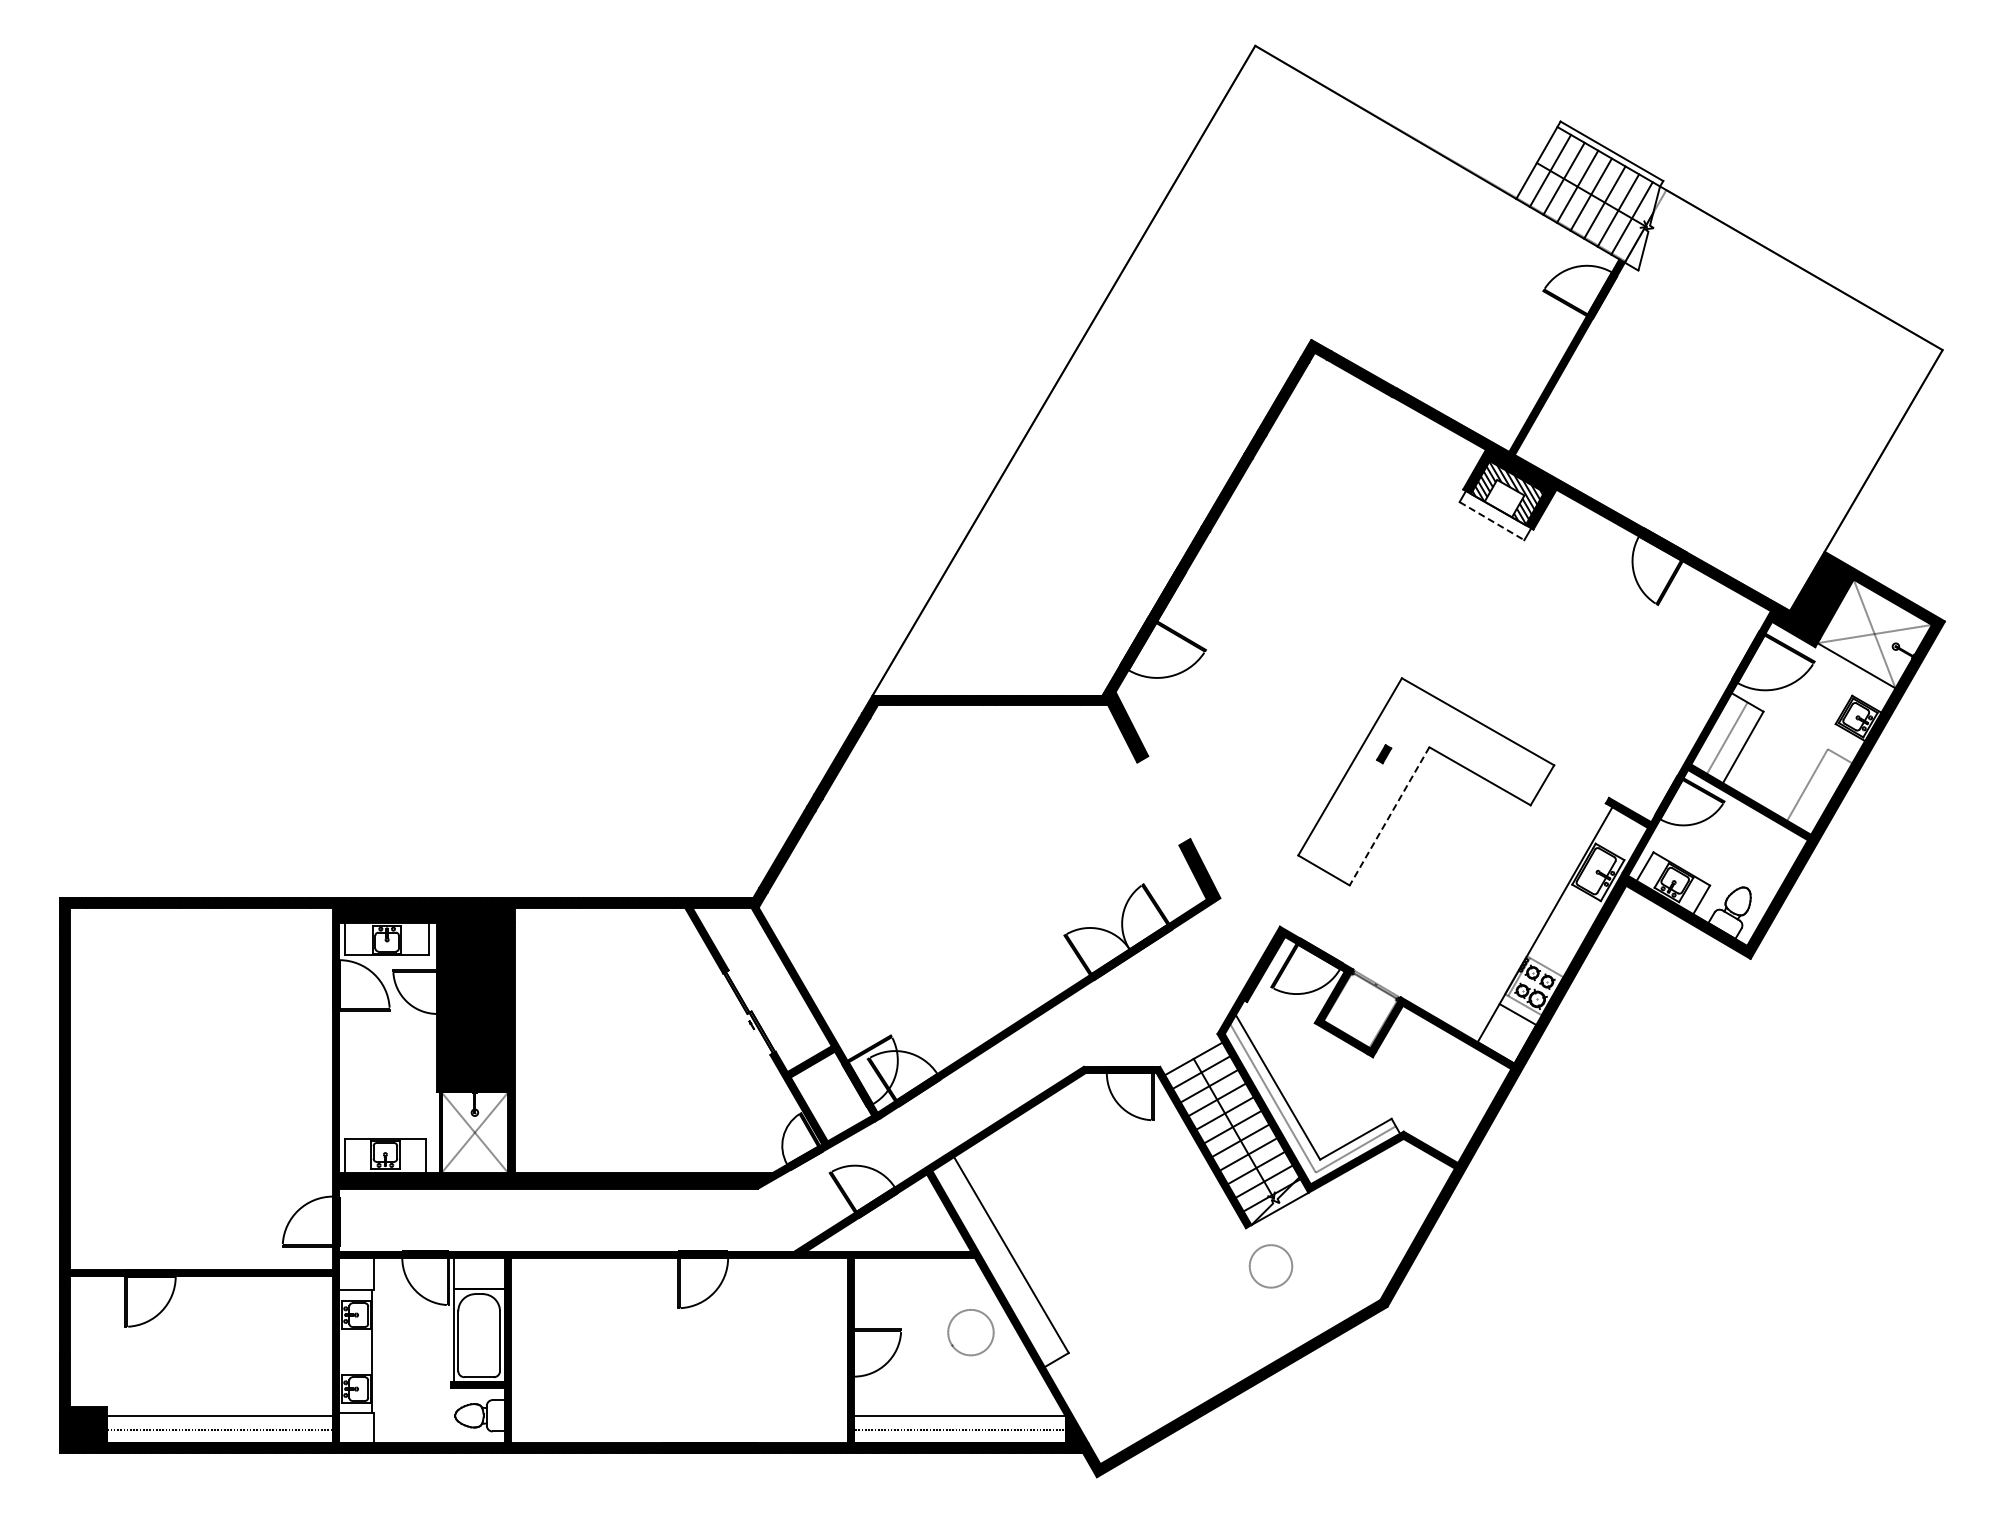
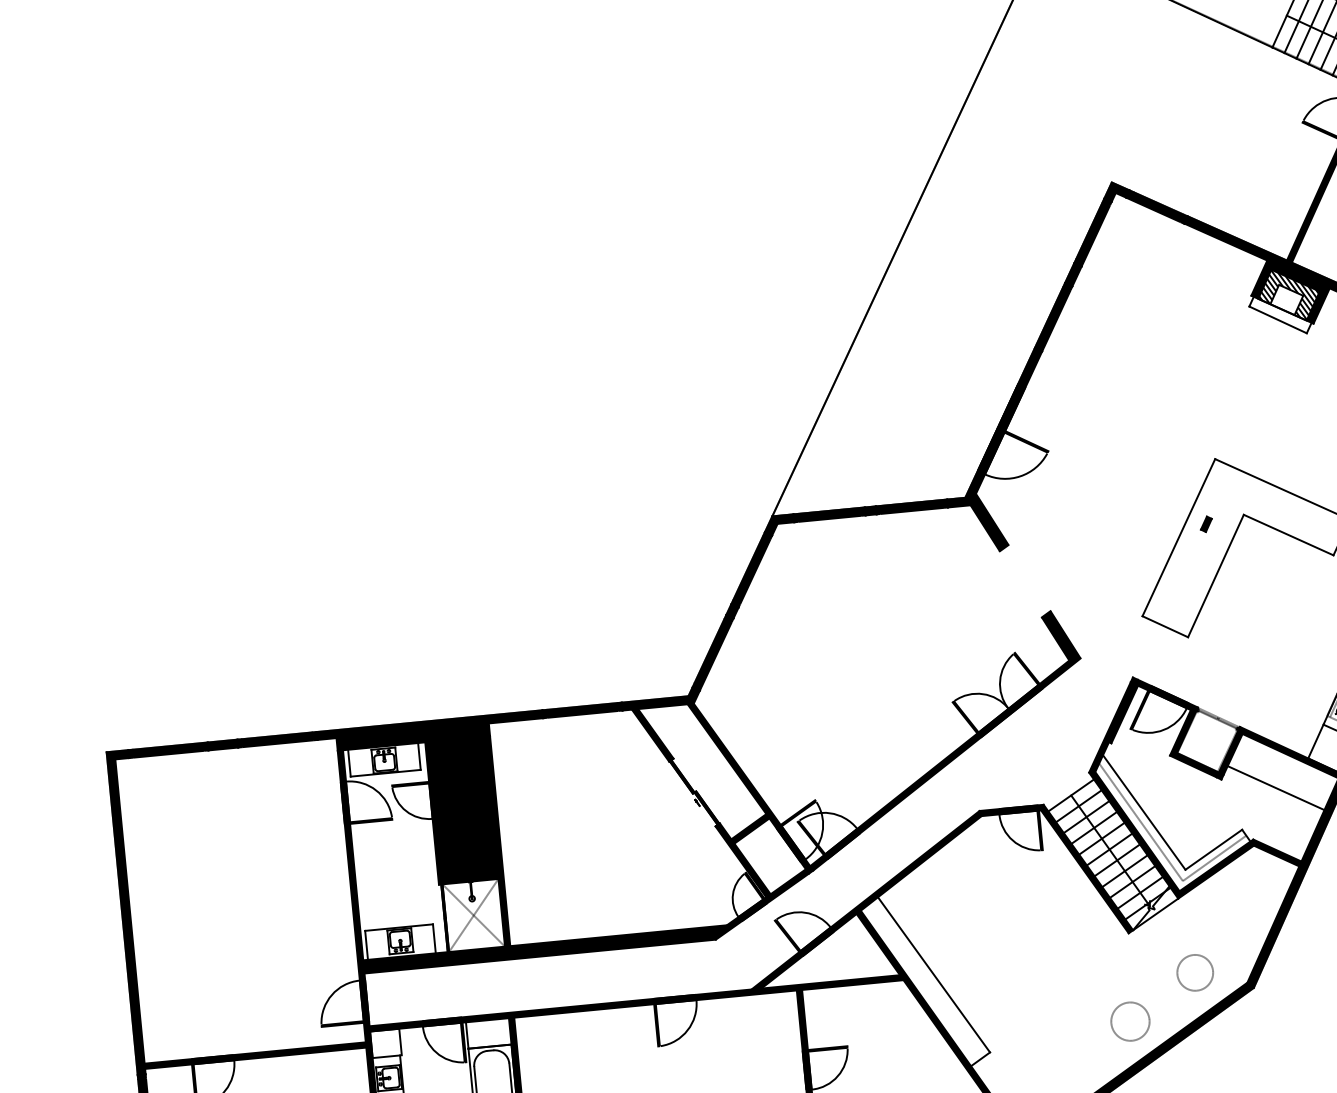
line: (1492, 521) -> (1278, 320), dashed -> solid
line: (1389, 816) -> (1215, 576), dashed -> solid
line: (1436, 1073) -> (1276, 788), added
circle: (1271, 1266) -> (1195, 972), moved
circle: (970, 1332) -> (1130, 1021), moved

